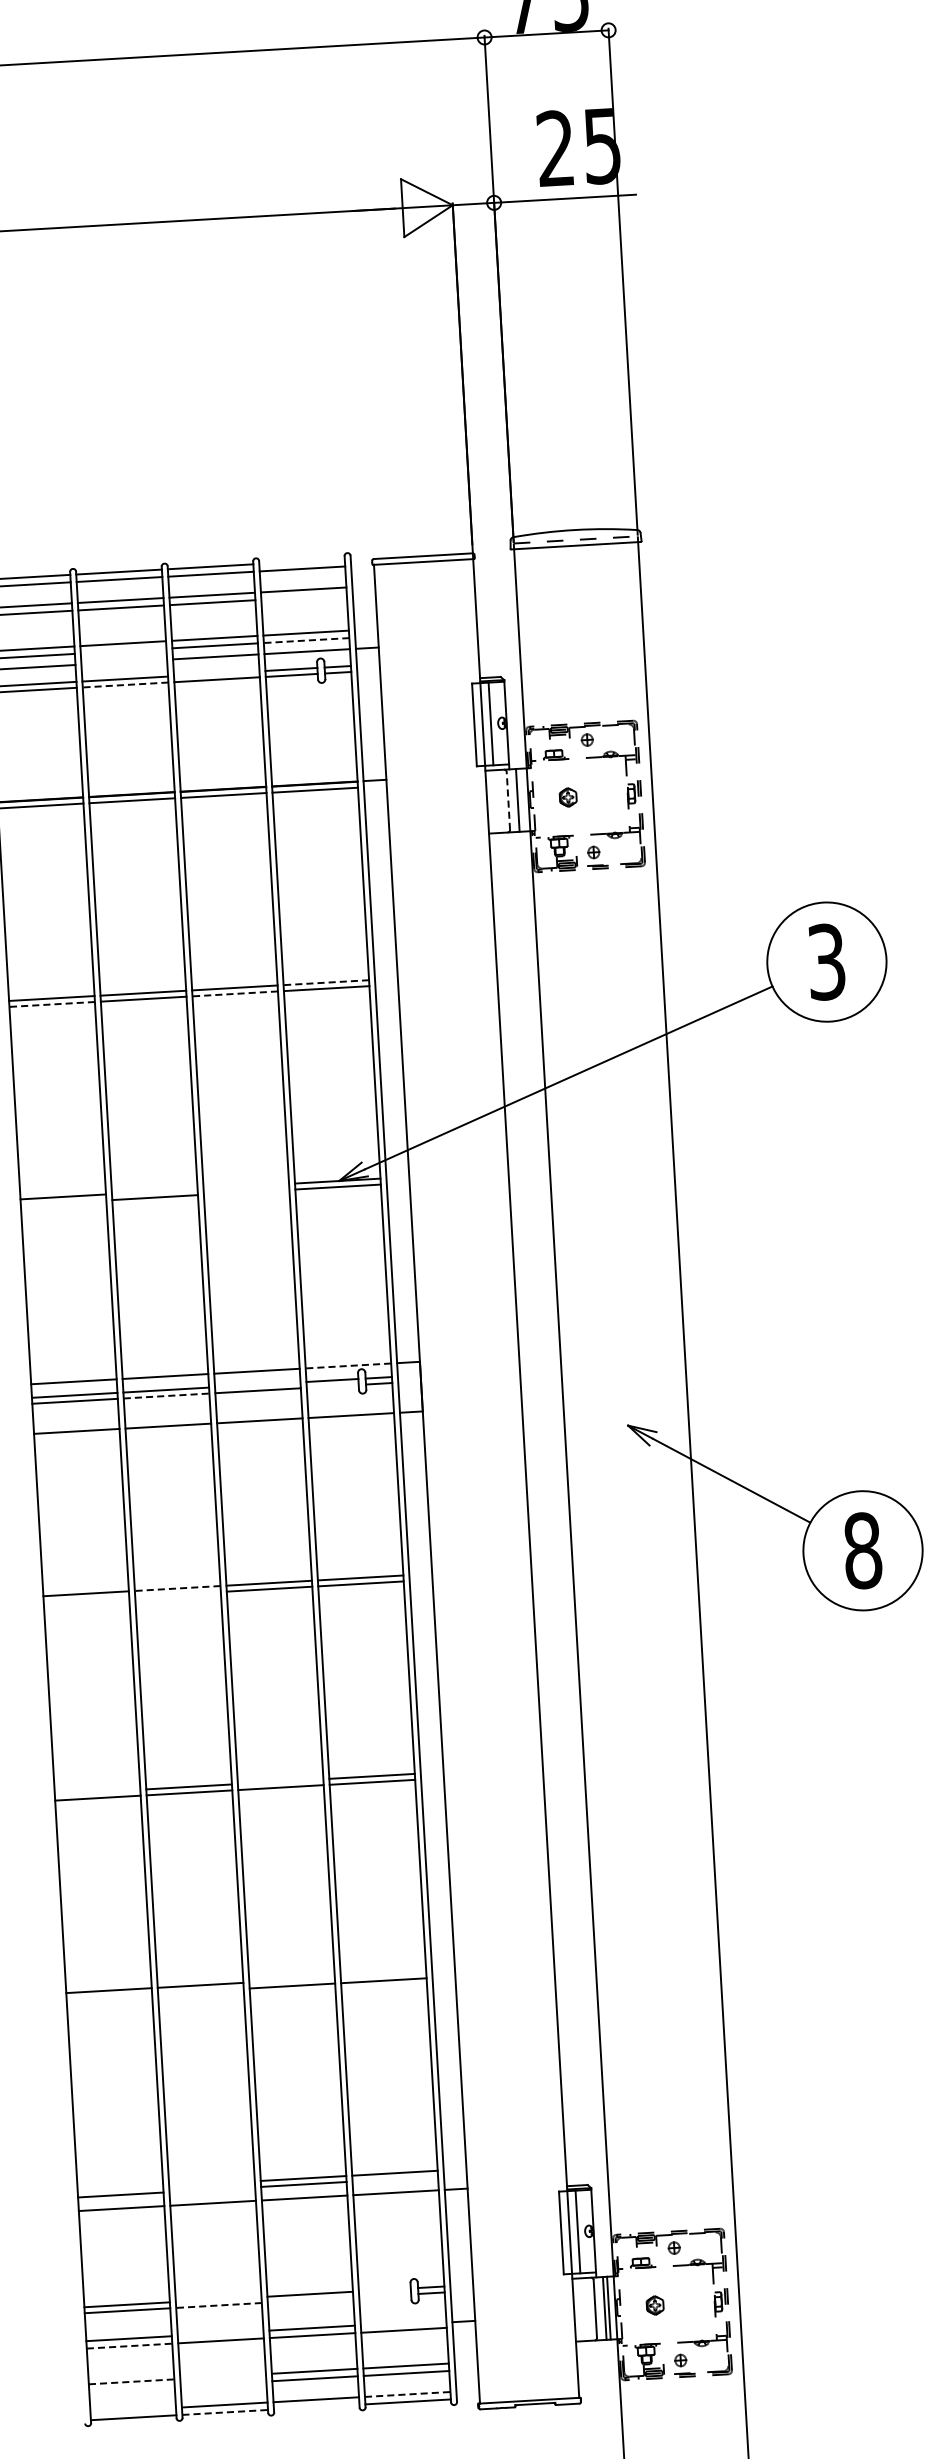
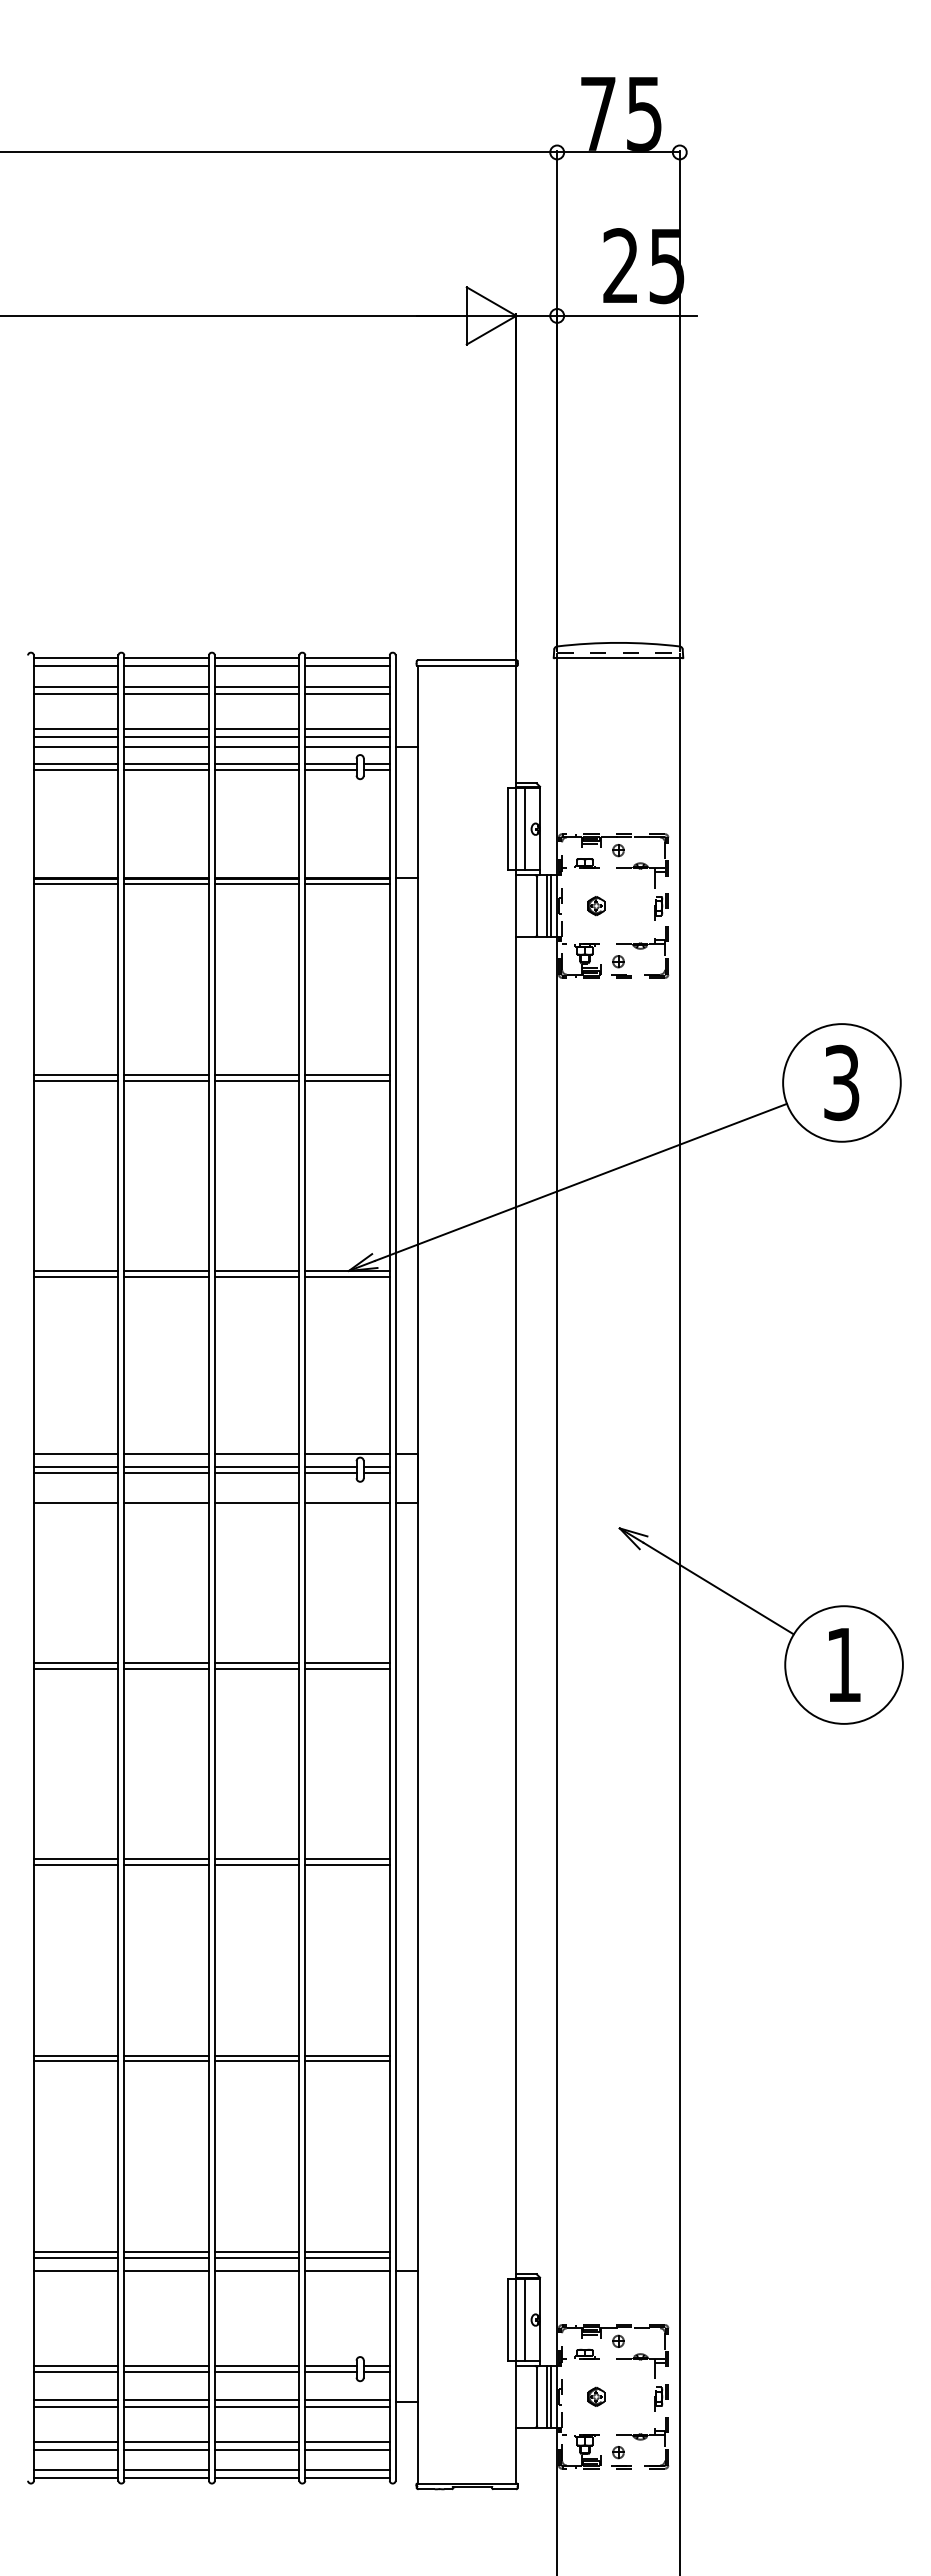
line: (302, 561) -> (347, 658), added
line: (304, 597) -> (347, 693), added
line: (306, 640) -> (347, 736), dashed -> solid
line: (123, 651) -> (166, 736), added
line: (124, 662) -> (166, 747), added
line: (216, 674) -> (256, 764), added
line: (125, 685) -> (166, 770), dashed -> solid
line: (521, 800) -> (550, 906), added
line: (508, 801) -> (537, 906), dashed -> solid
line: (326, 982) -> (347, 1074), dashed -> solid
line: (234, 993) -> (256, 1080), dashed -> solid
line: (51, 1004) -> (75, 1080), dashed -> solid
line: (245, 1185) -> (256, 1270), added
line: (154, 1191) -> (166, 1270), added
line: (246, 1192) -> (256, 1276), added
line: (62, 1202) -> (75, 1276), added
line: (348, 1365) -> (347, 1453), dashed -> solid
line: (257, 1385) -> (256, 1467), added
line: (332, 1385) -> (330, 1472), added
line: (167, 1395) -> (167, 1472), dashed -> solid
text: (863, 1551) -> (844, 1665), 8 -> 1
line: (177, 1588) -> (166, 1663), dashed -> solid
line: (177, 1594) -> (166, 1669), added
line: (85, 1600) -> (75, 1669), added
line: (280, 1781) -> (256, 1859), added
line: (96, 1792) -> (75, 1859), added
line: (383, 1974) -> (347, 2055), added
line: (291, 1980) -> (256, 2055), added
line: (200, 1991) -> (166, 2061), added
line: (108, 1996) -> (75, 2061), added
line: (395, 2179) -> (347, 2257), added
line: (211, 2183) -> (166, 2251), added
line: (119, 2188) -> (75, 2251), added
line: (212, 2189) -> (166, 2257), added
line: (384, 2290) -> (330, 2366), added
line: (384, 2296) -> (330, 2372), added
line: (218, 2299) -> (166, 2366), added
line: (309, 2300) -> (256, 2372), added
line: (218, 2305) -> (166, 2372), dashed -> solid
line: (403, 2322) -> (347, 2399), added
line: (220, 2333) -> (166, 2399), added
line: (129, 2346) -> (76, 2407), dashed -> solid
line: (222, 2376) -> (166, 2442), added
line: (131, 2381) -> (76, 2442), dashed -> solid
line: (223, 2383) -> (166, 2449), added
line: (131, 2389) -> (75, 2449), added
line: (408, 2394) -> (348, 2470), dashed -> solid
line: (316, 2406) -> (256, 2477), added
line: (132, 2410) -> (75, 2470), added
line: (226, 2412) -> (167, 2477), dashed -> solid

